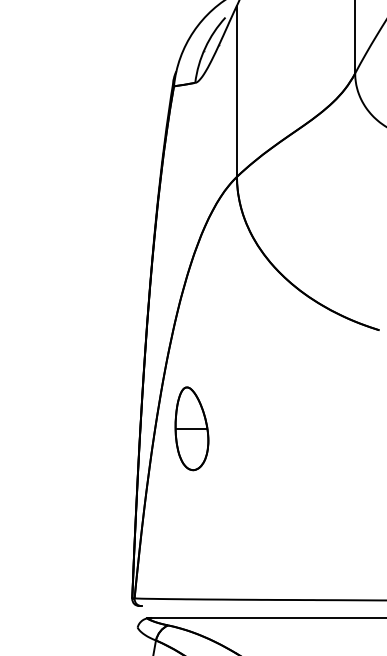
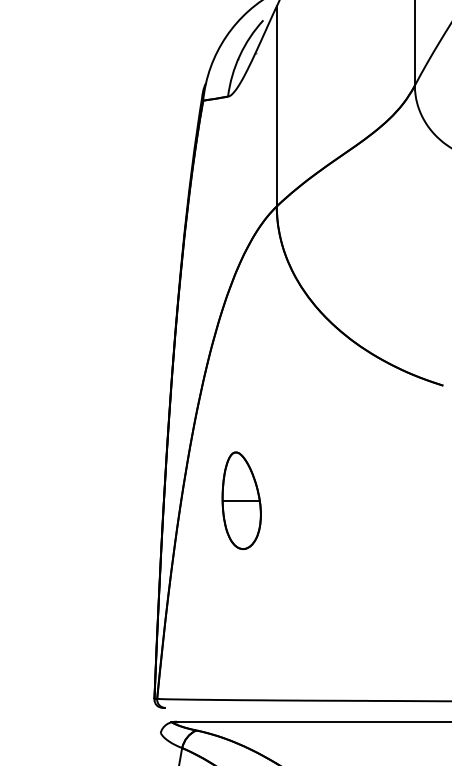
part: (191, 428) -> (241, 500), moved

